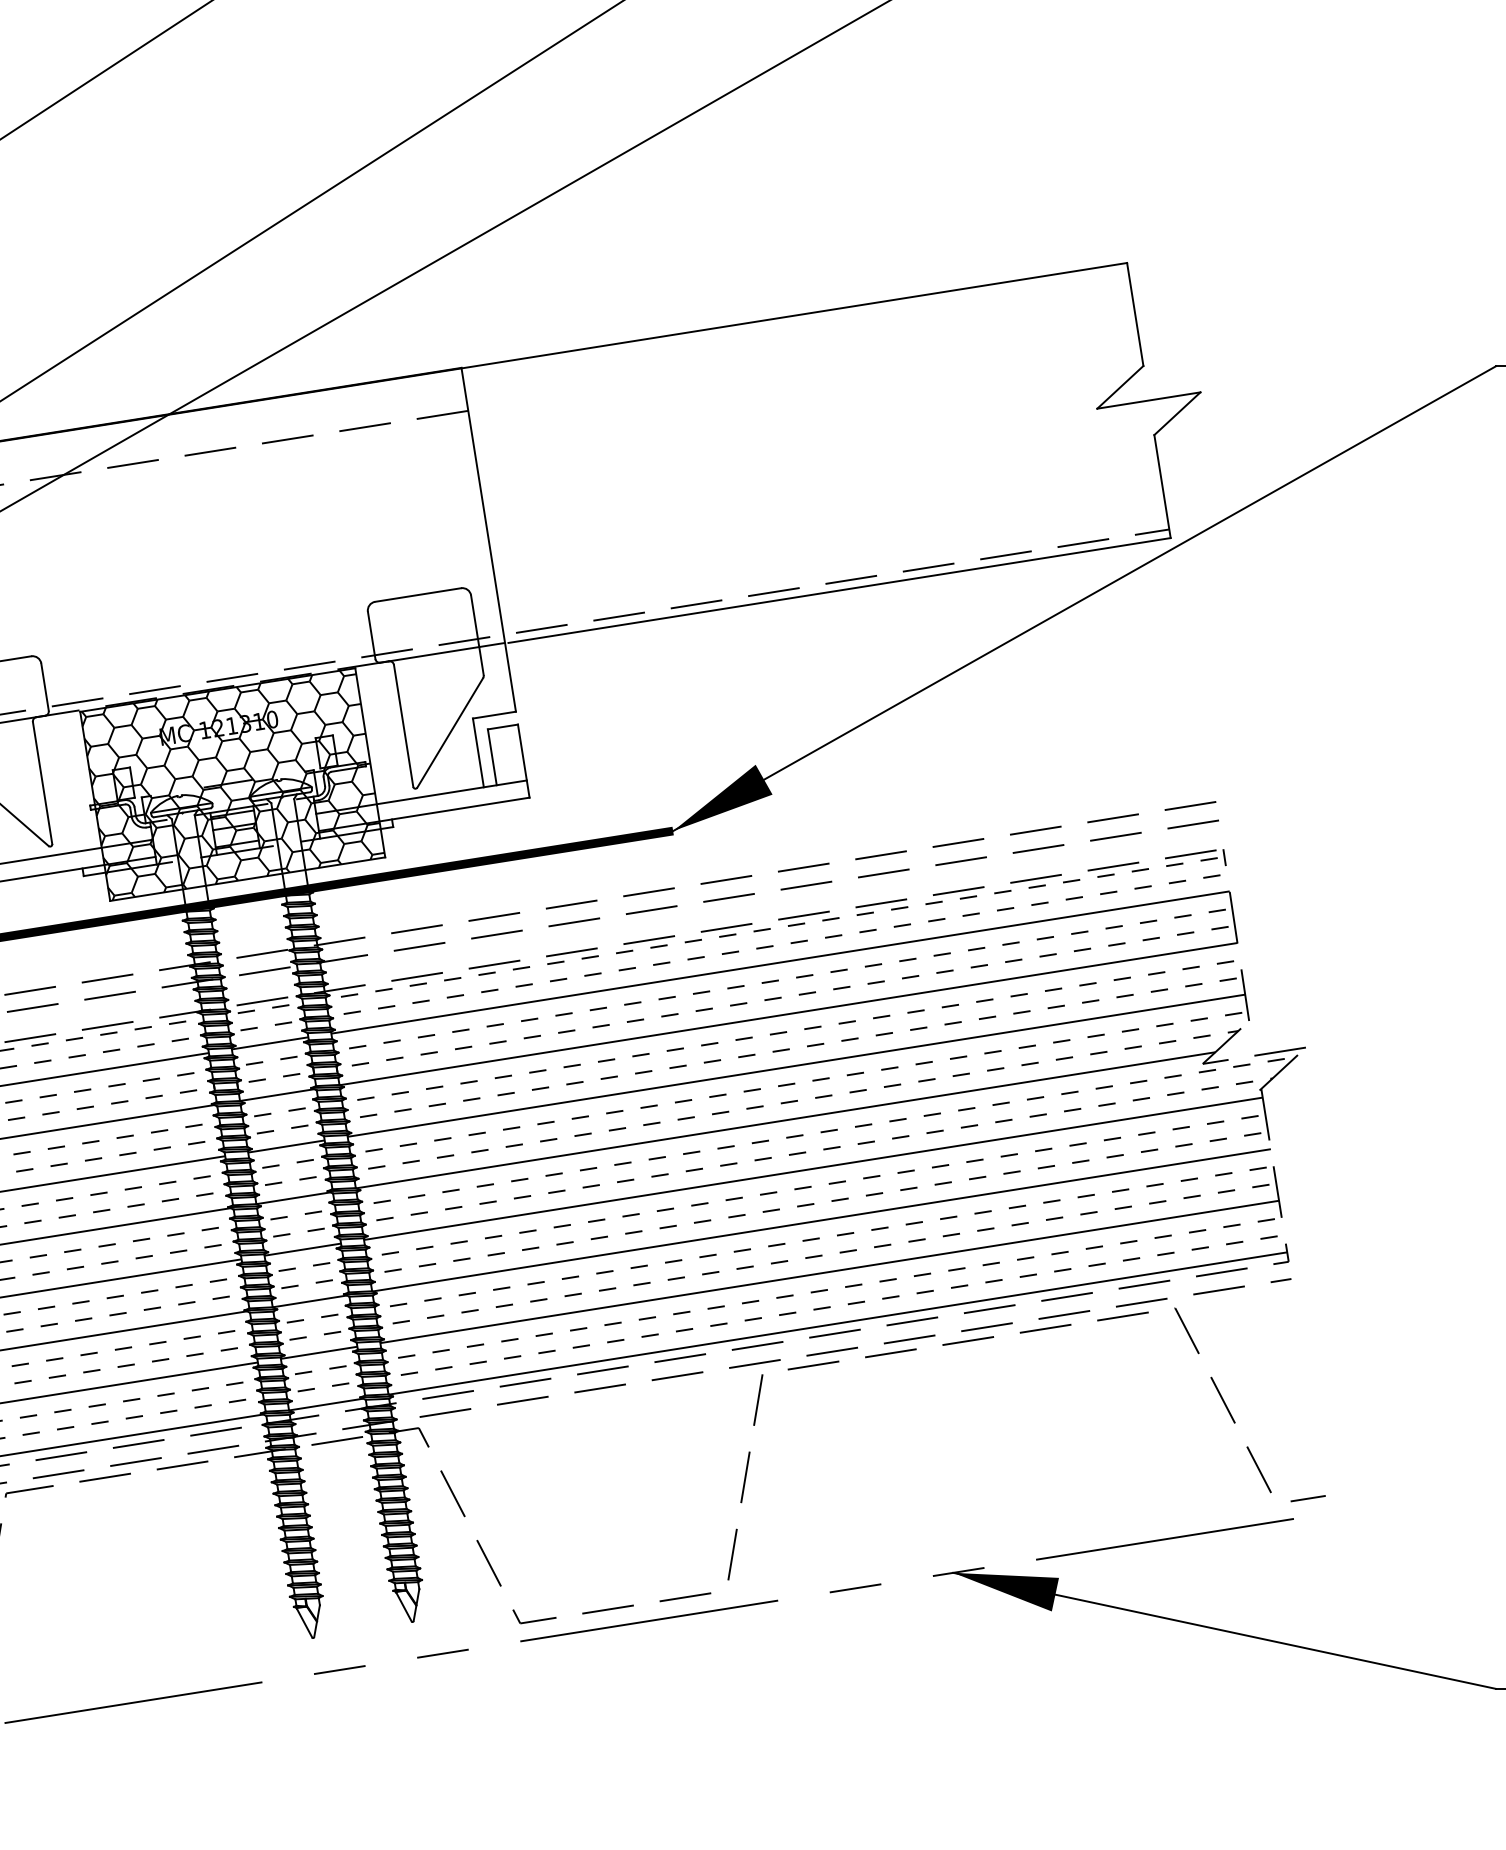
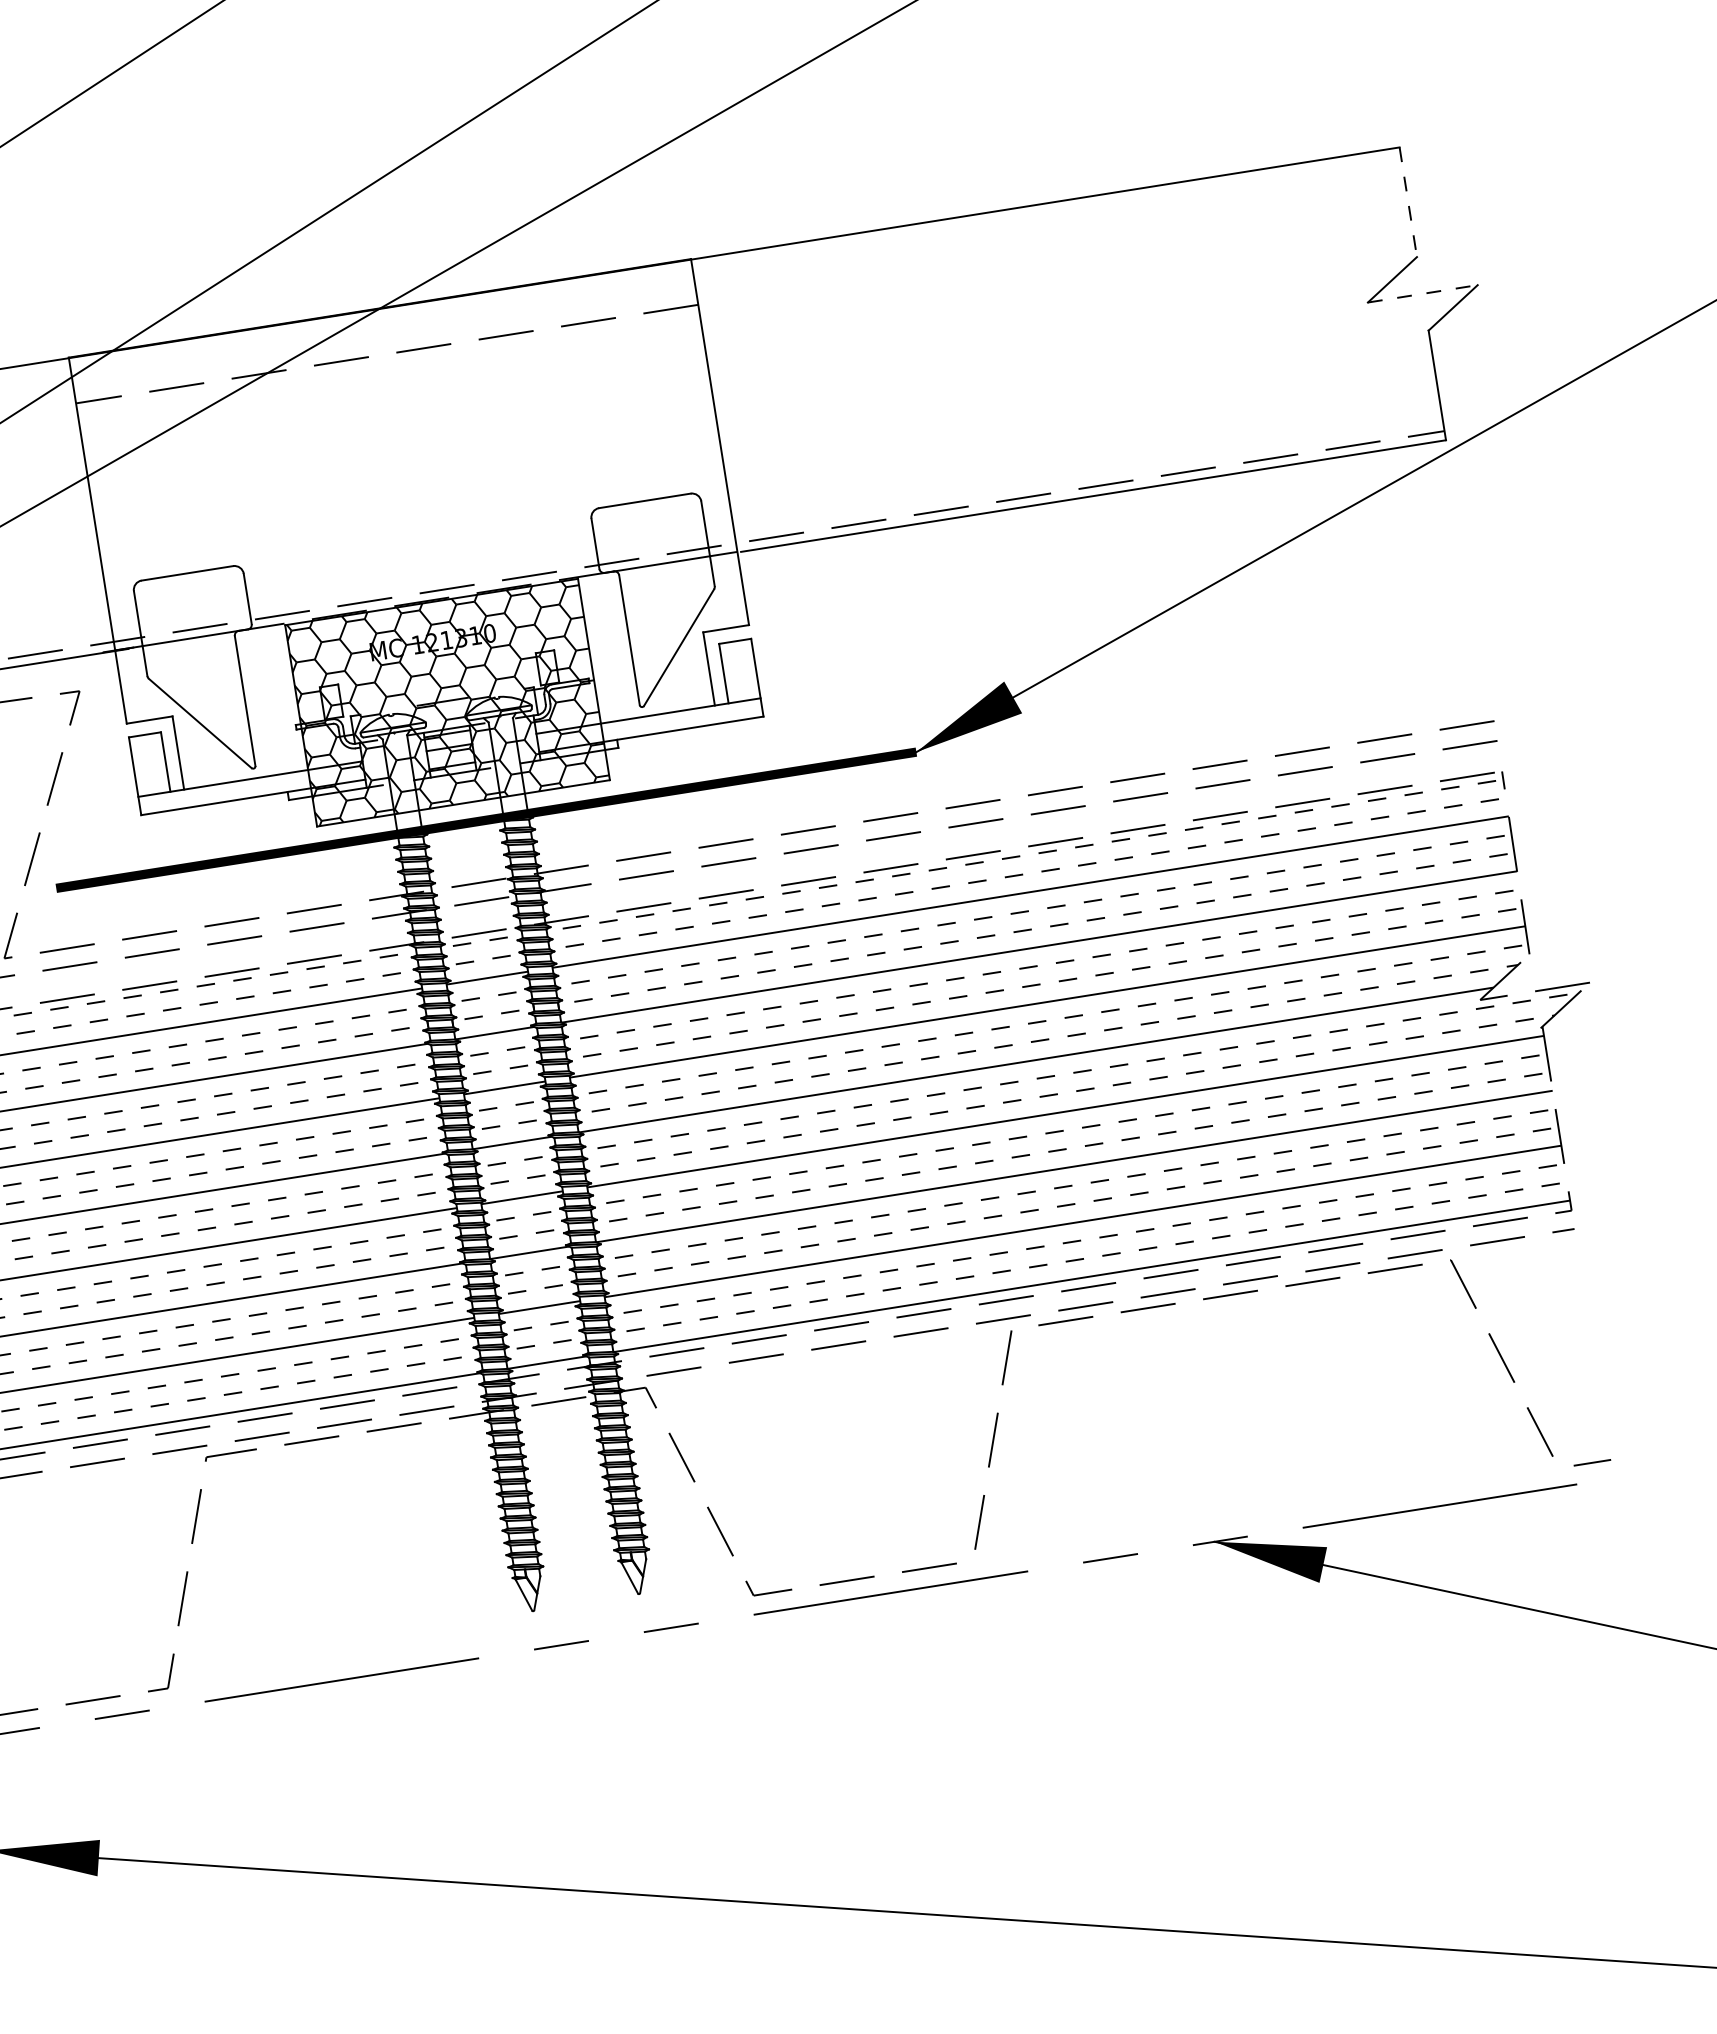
line: (1135, 314) -> (1408, 202), solid -> dashed
line: (1148, 400) -> (1422, 293), solid -> dashed

